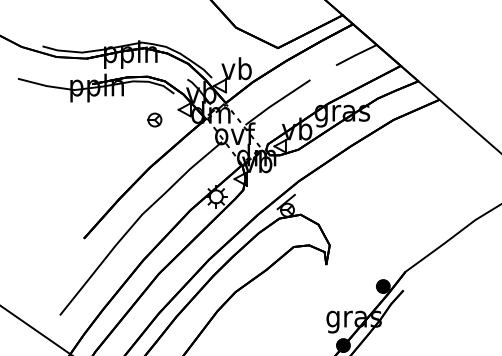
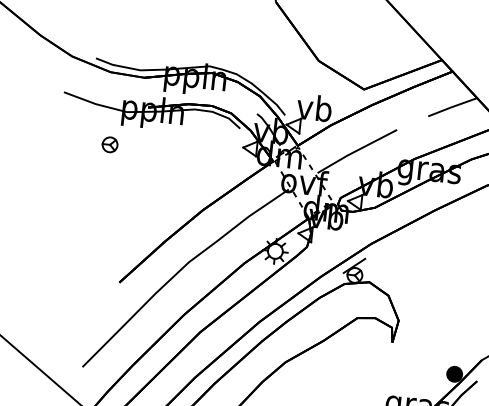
part: (154, 119) -> (109, 144), moved

